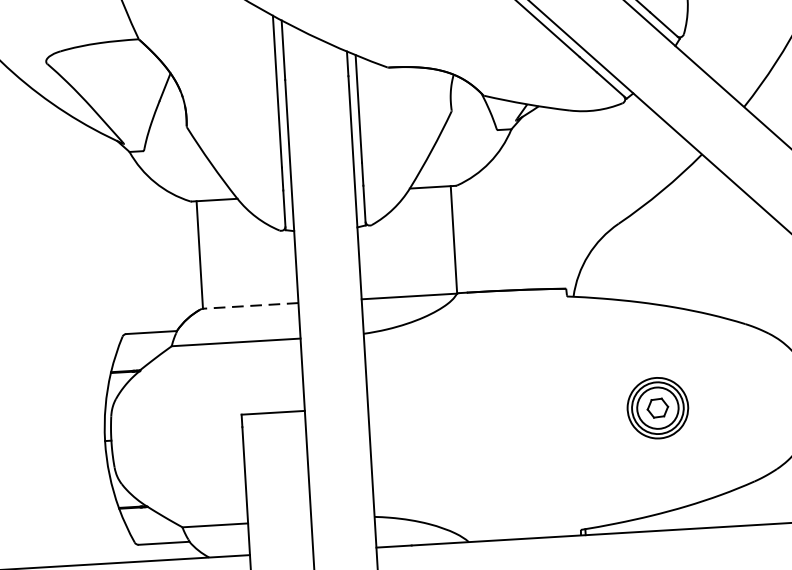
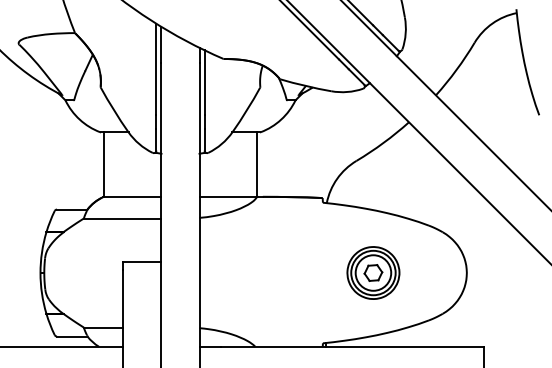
line: (248, 306) -> (131, 197), dashed -> solid
part: (657, 407) -> (373, 272), size x1.43

